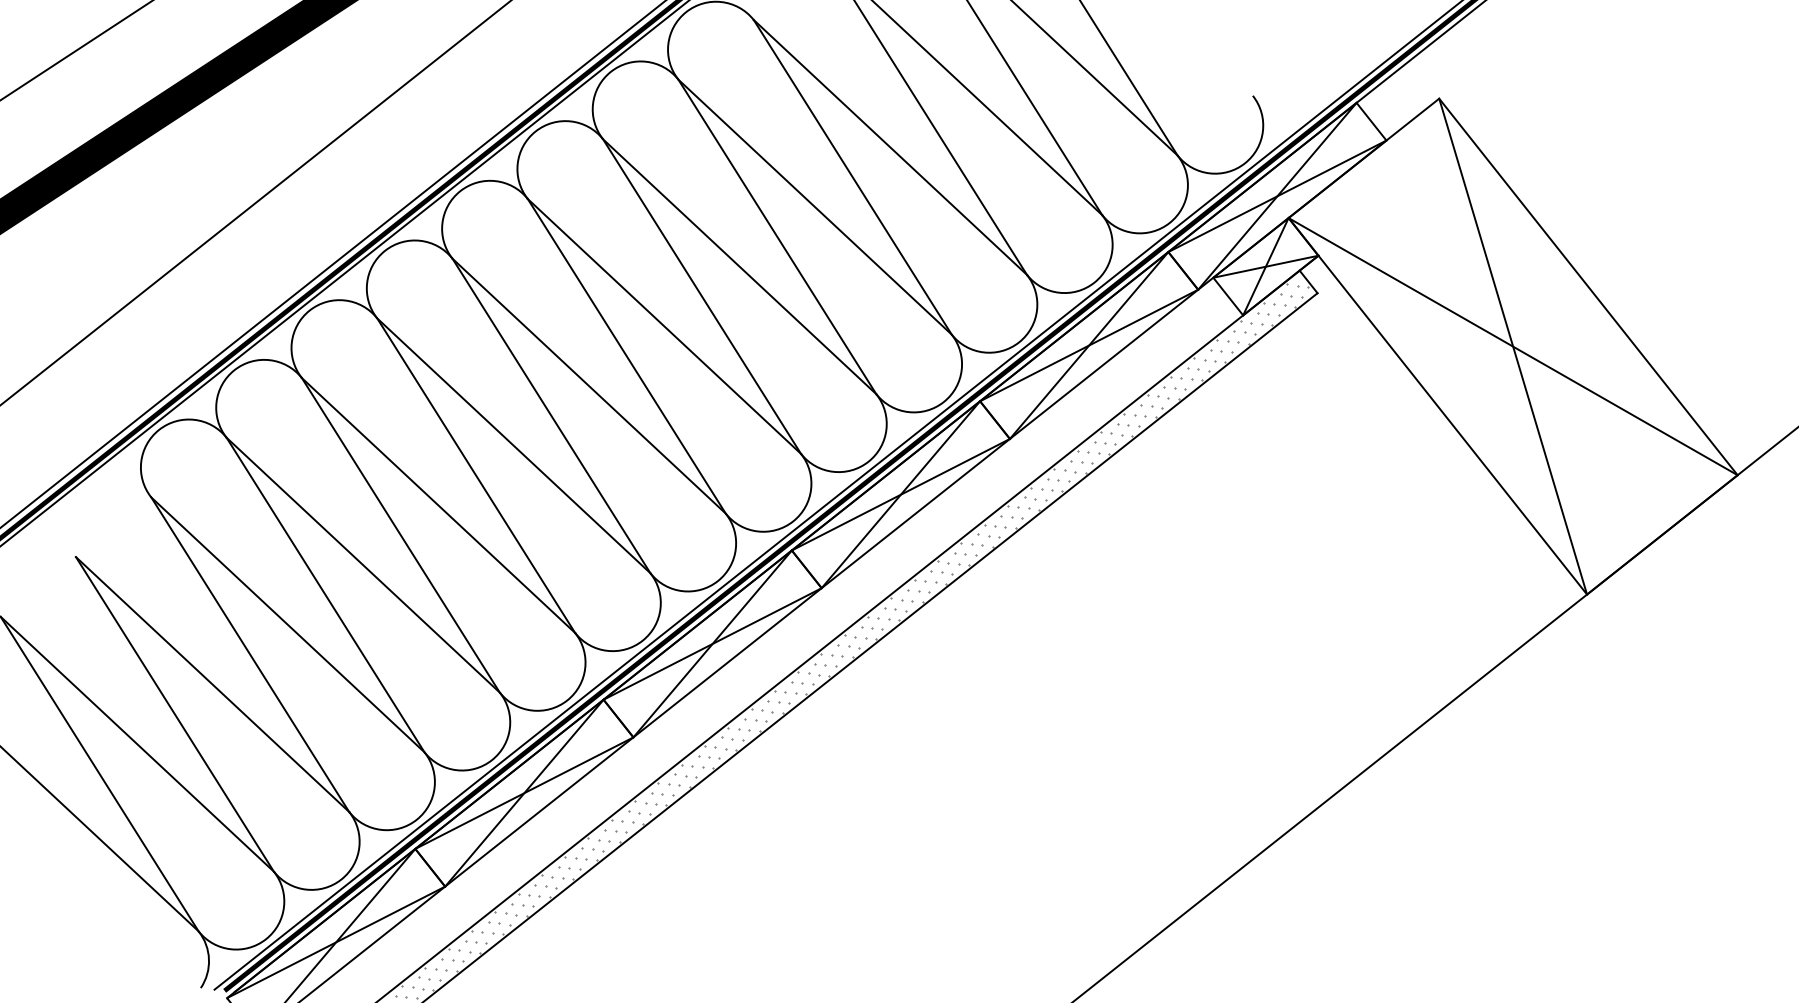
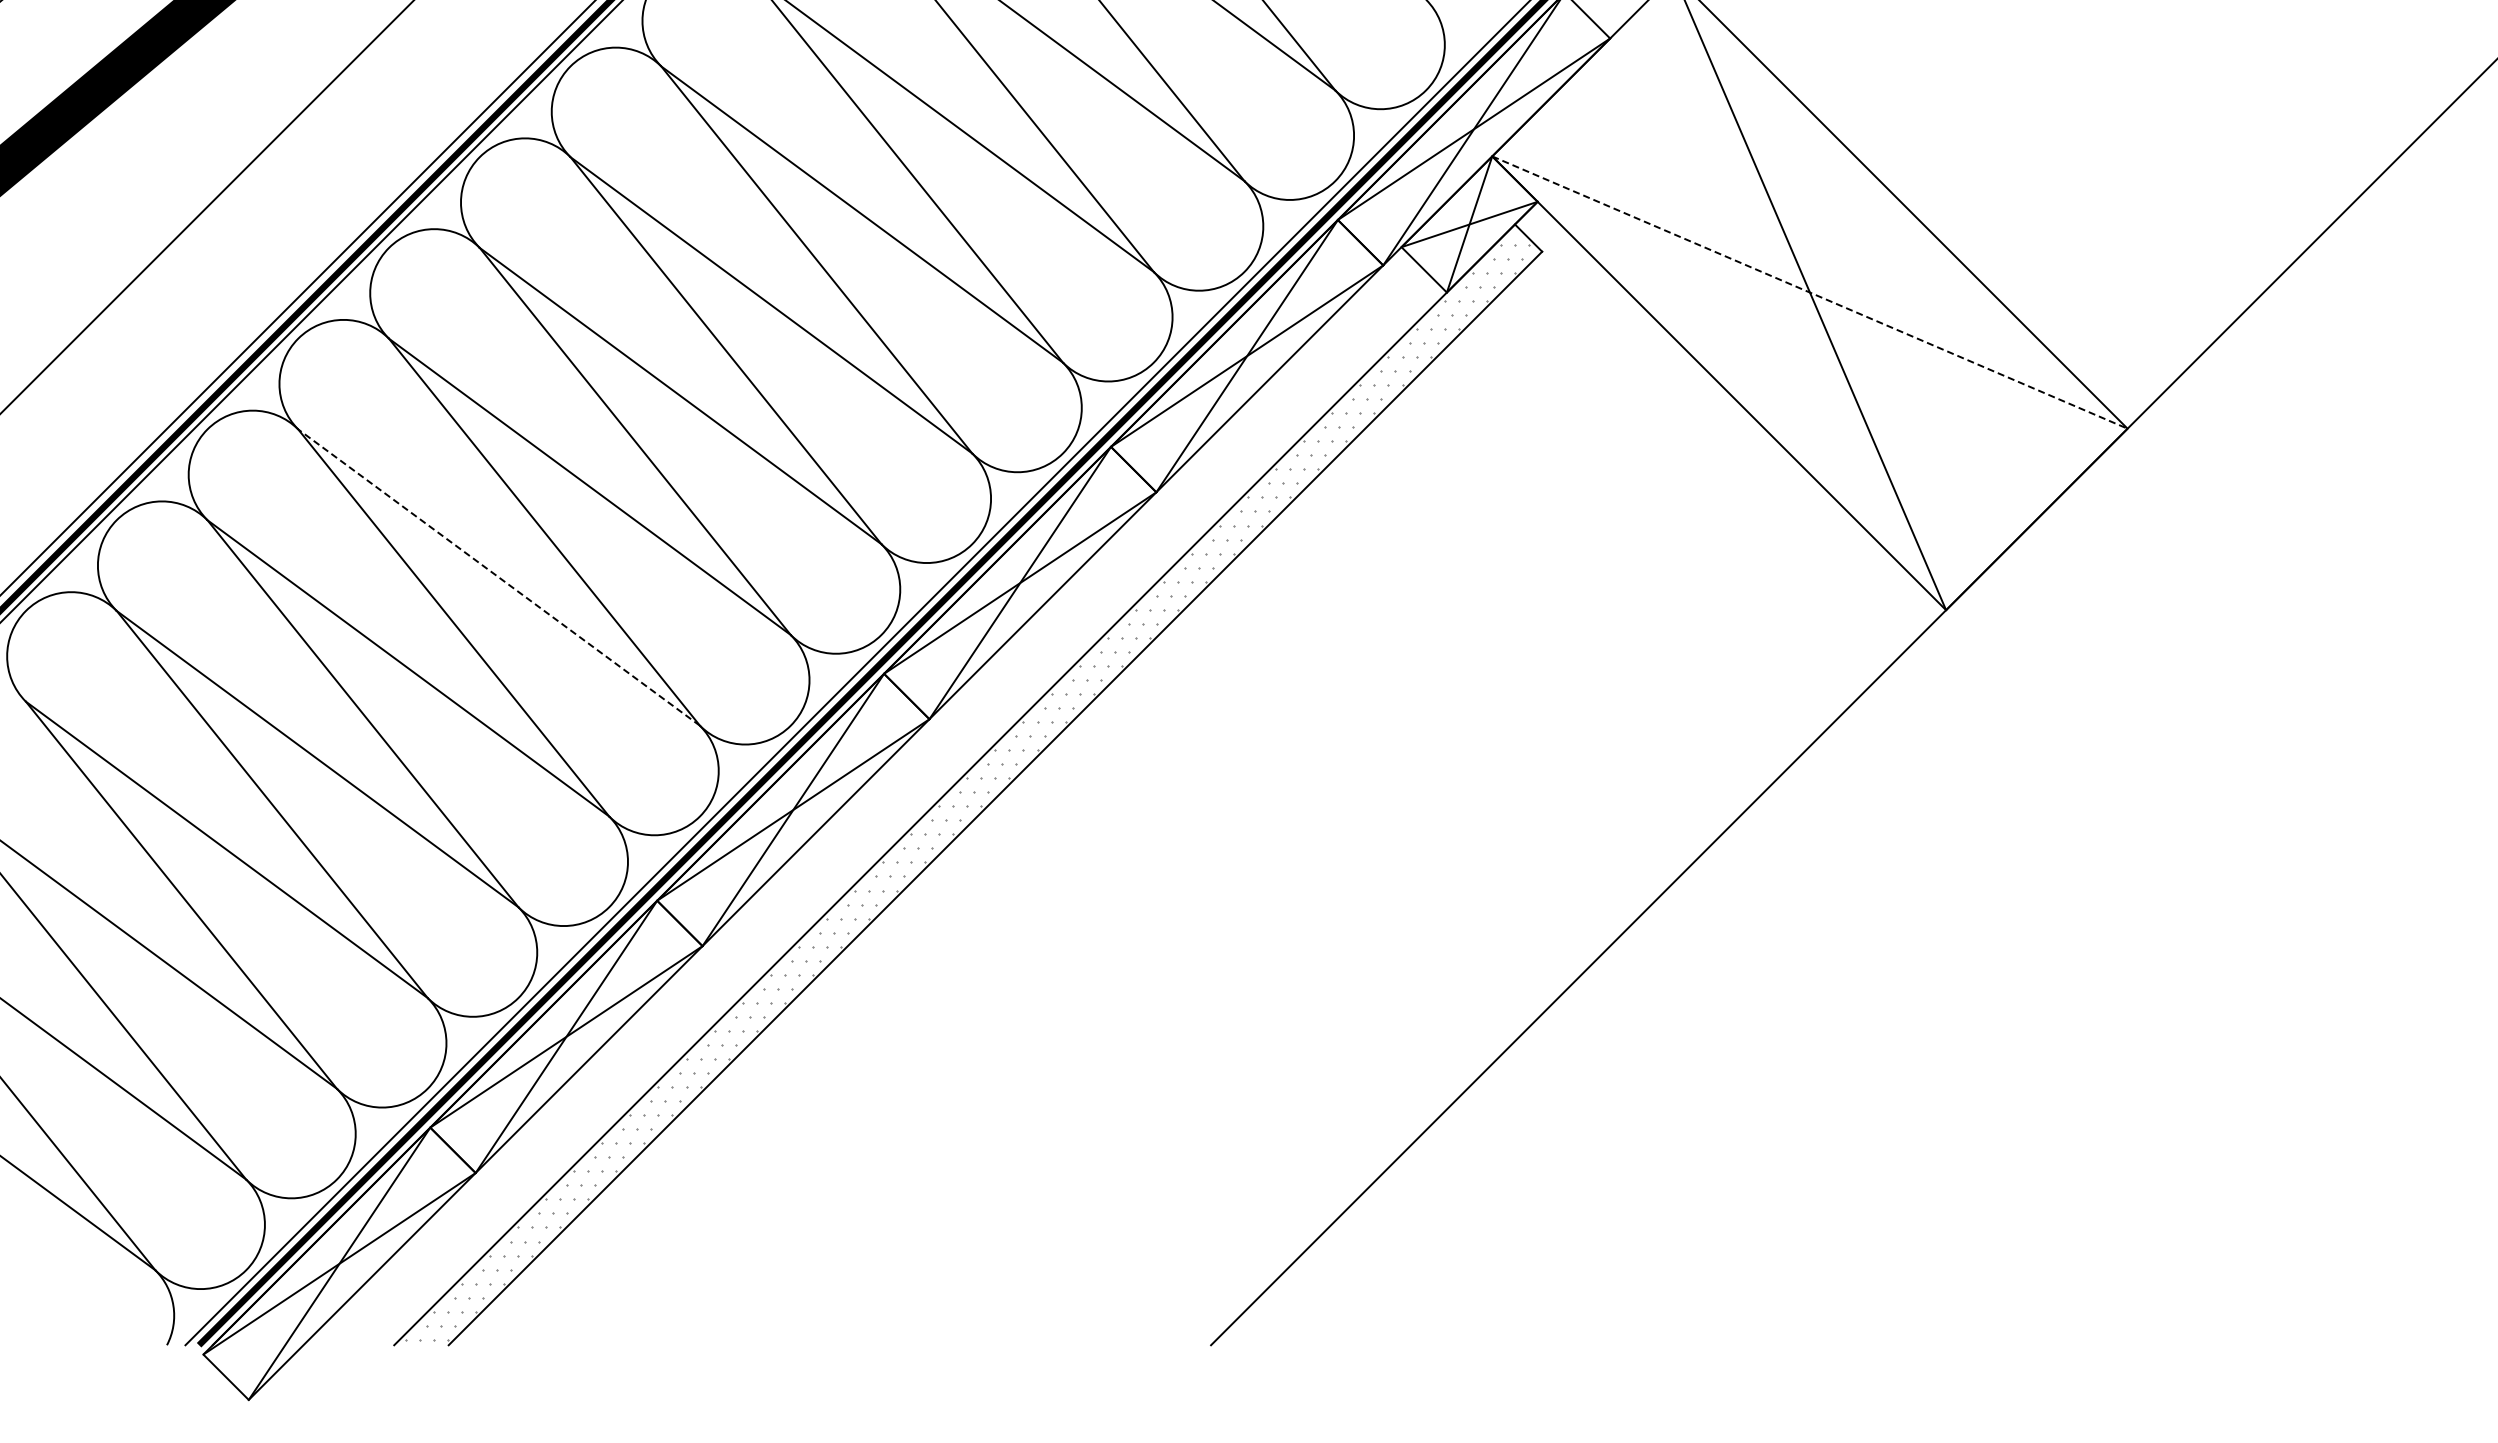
line: (1512, 346) -> (1809, 292), solid -> dashed
line: (514, 445) -> (499, 577), solid -> dashed

